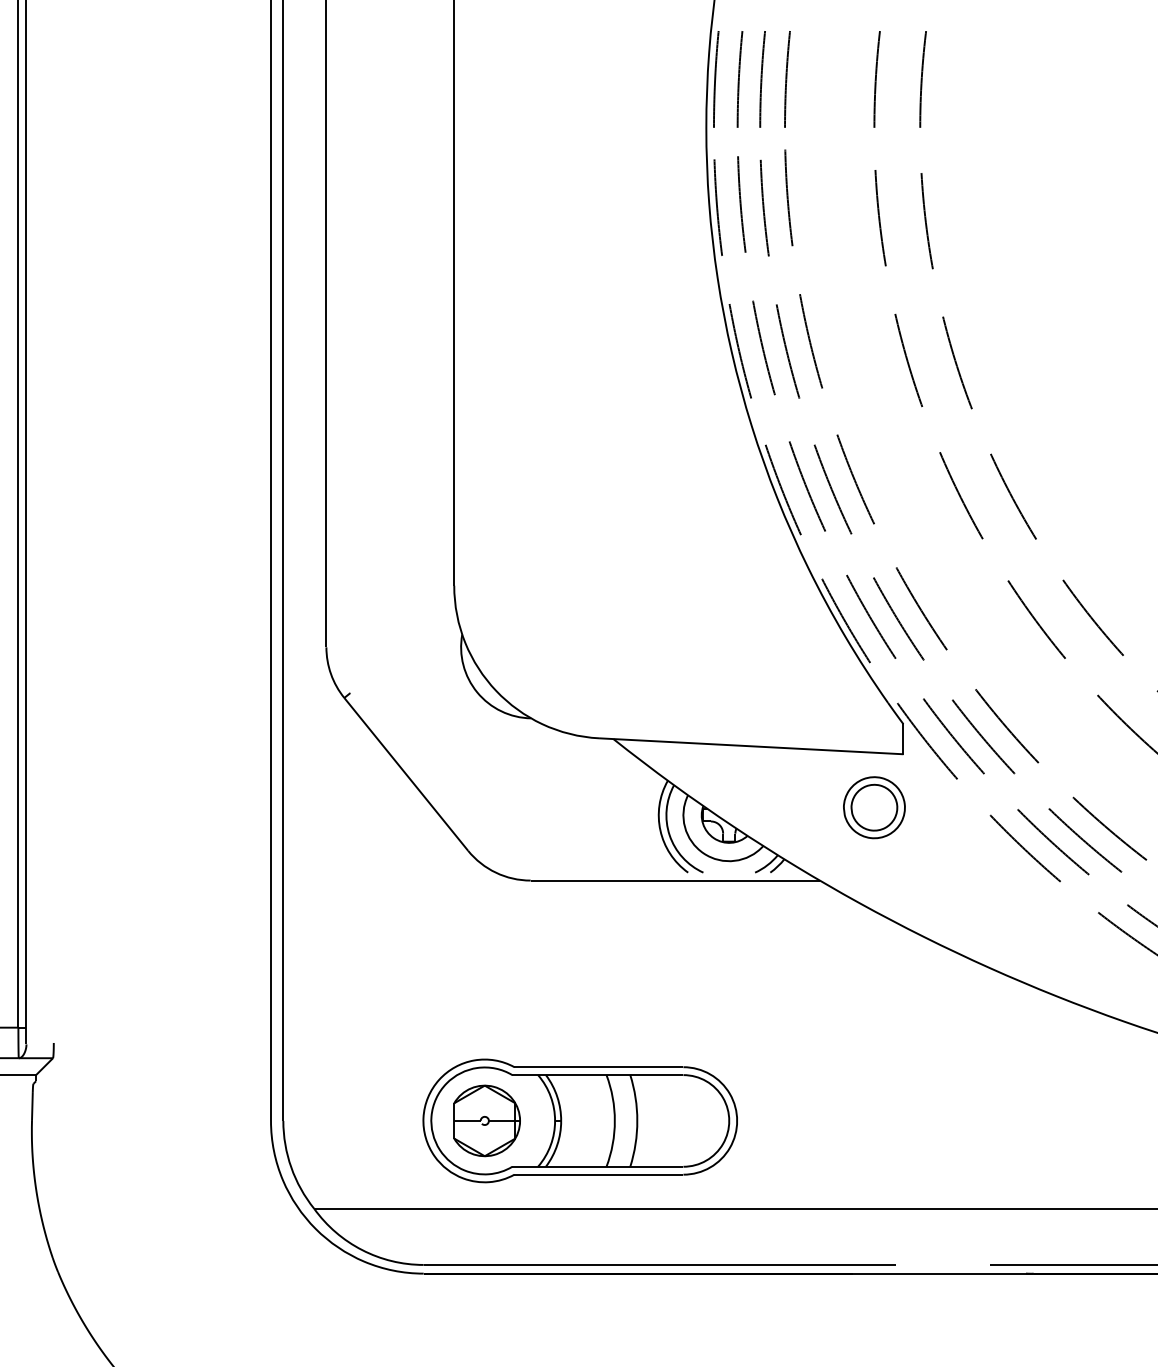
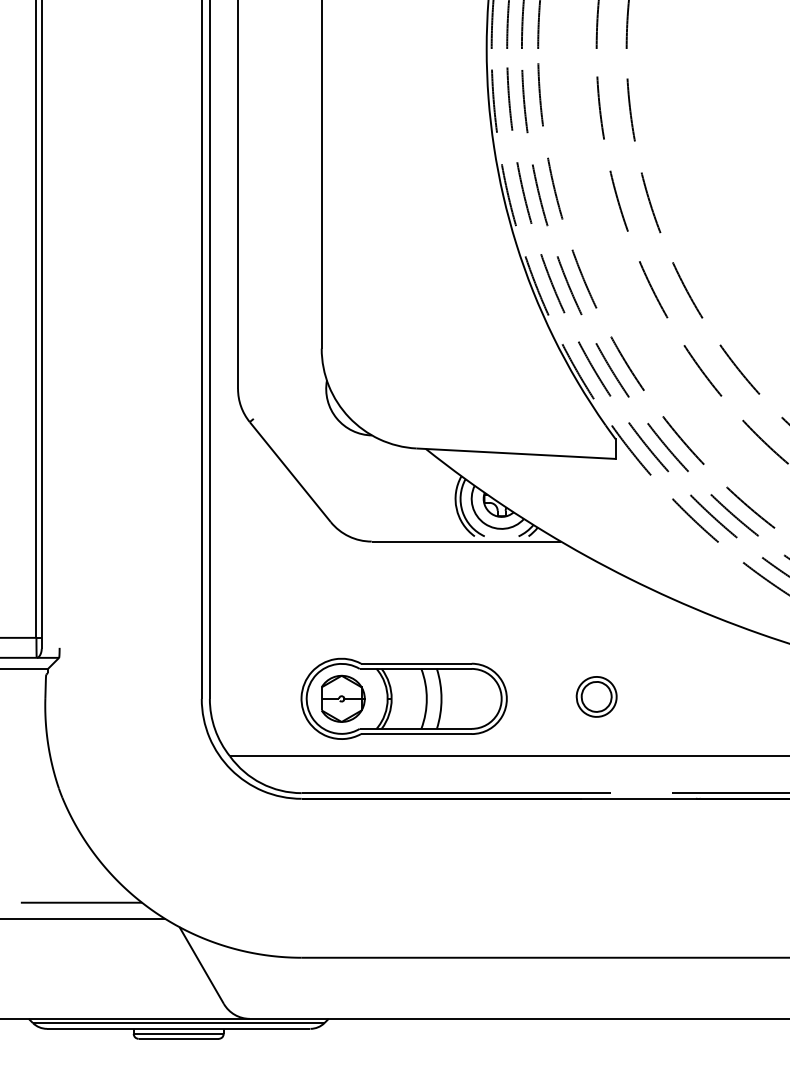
part: (874, 807) -> (596, 696), moved

